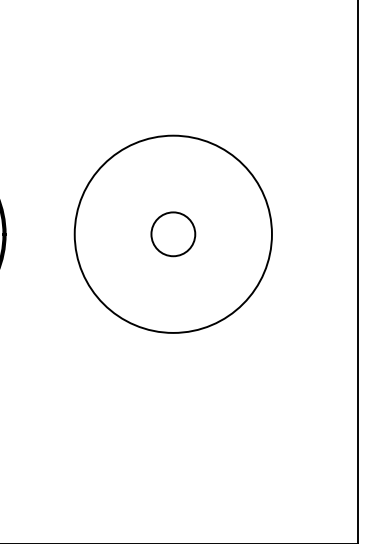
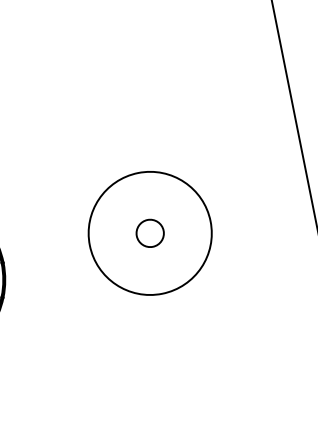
circle: (172, 233) -> (149, 232), size x0.7
circle: (173, 234) -> (150, 233), size x0.7

